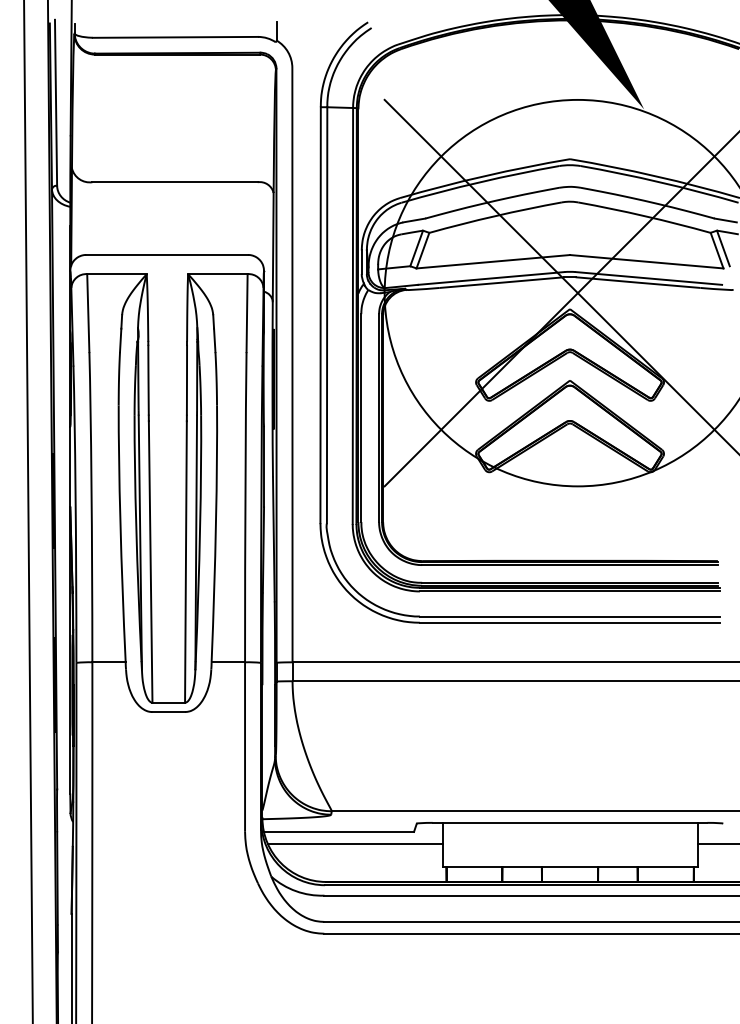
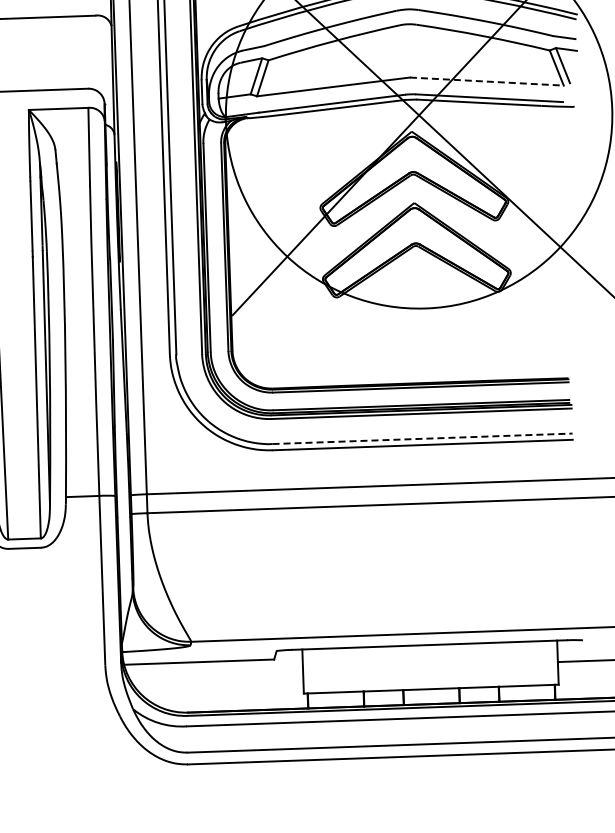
line: (647, 261) -> (487, 81), solid -> dashed
line: (570, 616) -> (423, 438), solid -> dashed
line: (355, 844) -> (216, 674), removed

